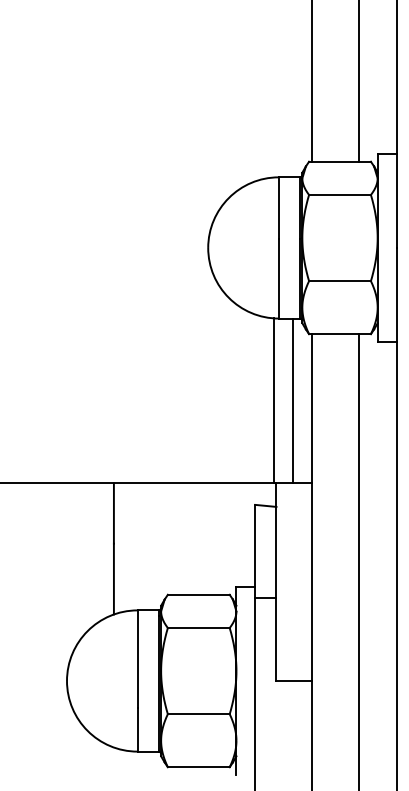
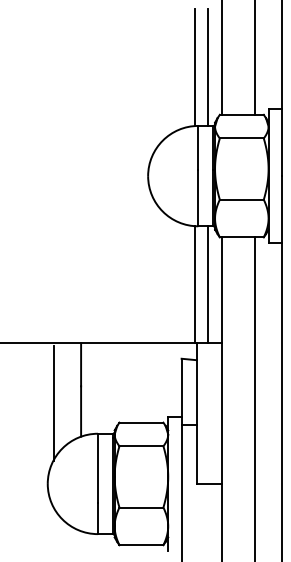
line: (274, 94) -> (195, 67), added
line: (292, 94) -> (208, 67), added
line: (76, 567) -> (54, 403), added

